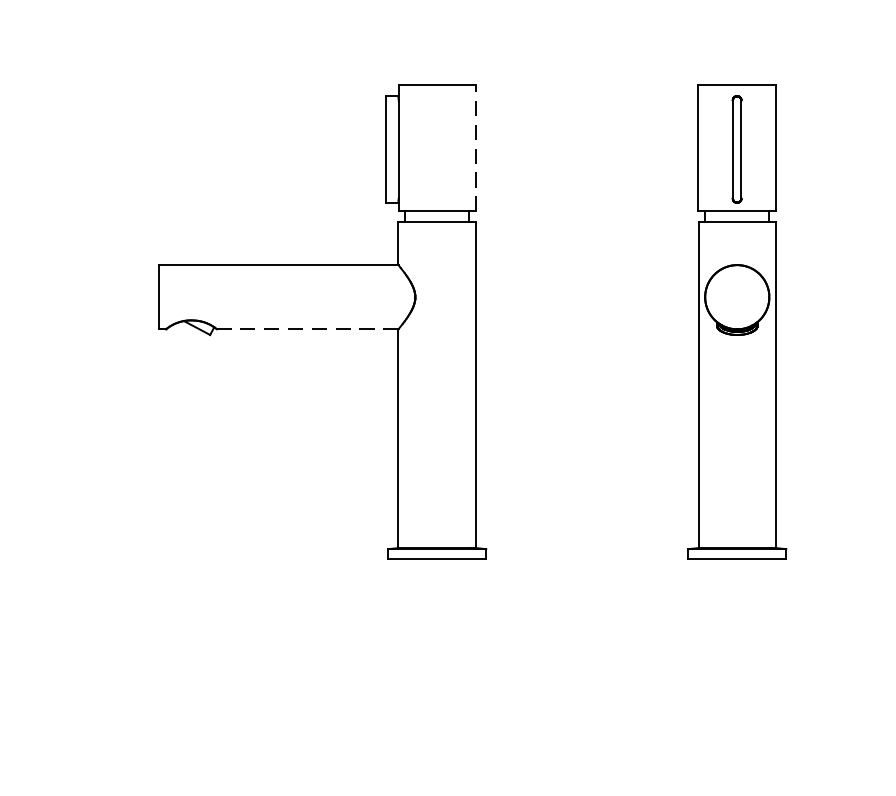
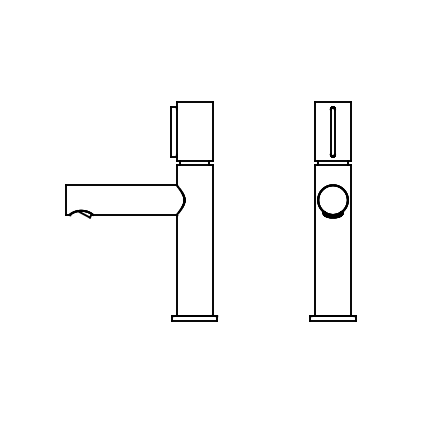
line: (475, 146) -> (212, 130), dashed -> solid
line: (306, 328) -> (134, 214), dashed -> solid

